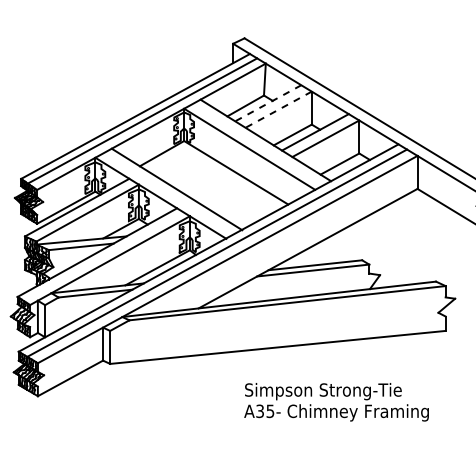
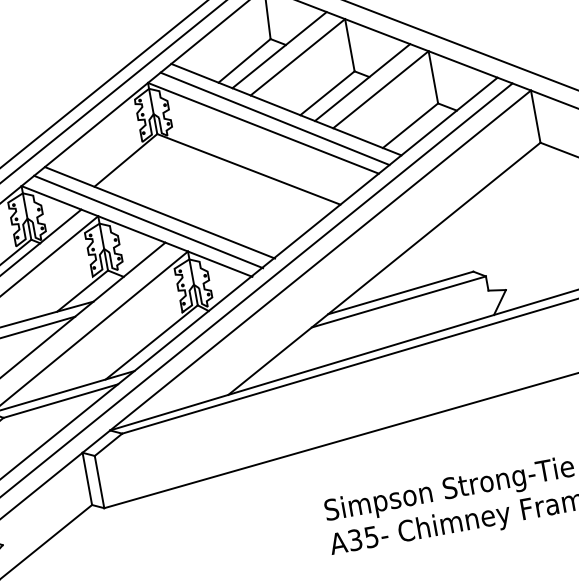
line: (268, 103) -> (279, 50), dashed -> solid
line: (278, 109) -> (297, 57), dashed -> solid
line: (257, 144) -> (274, 118), added
line: (168, 193) -> (147, 221), added

